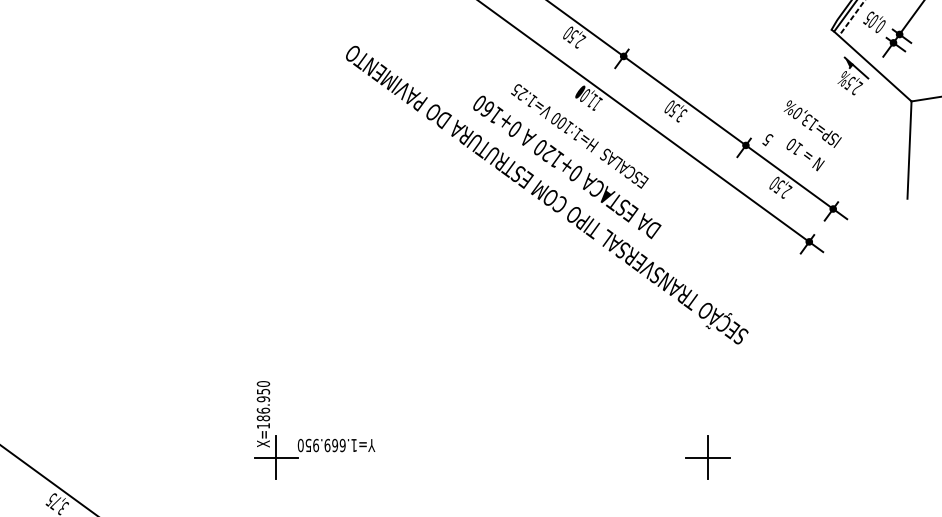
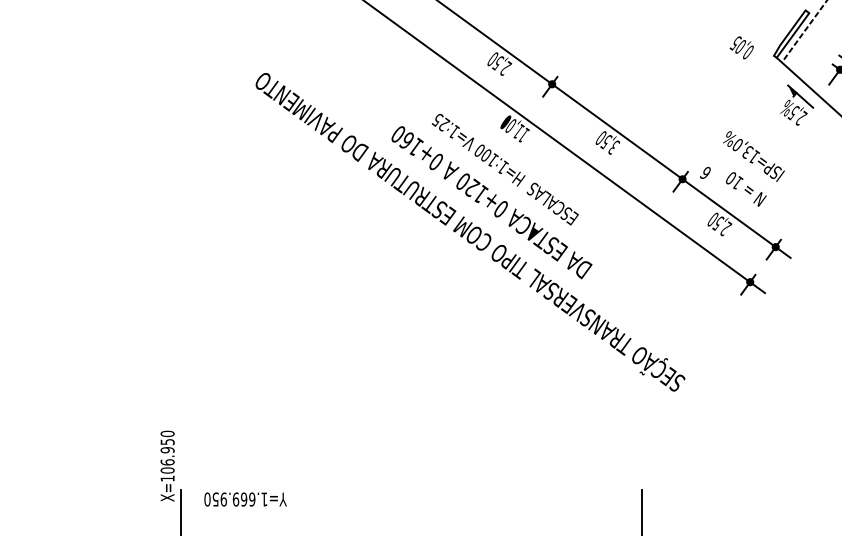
text: (874, 22) -> (741, 48), moved
text: (767, 139) -> (705, 172), 5 -> 6
text: (263, 418) -> (167, 470), X=186.950 -> X=106.950
line: (275, 457) -> (180, 512), removed
line: (707, 457) -> (641, 512), removed

